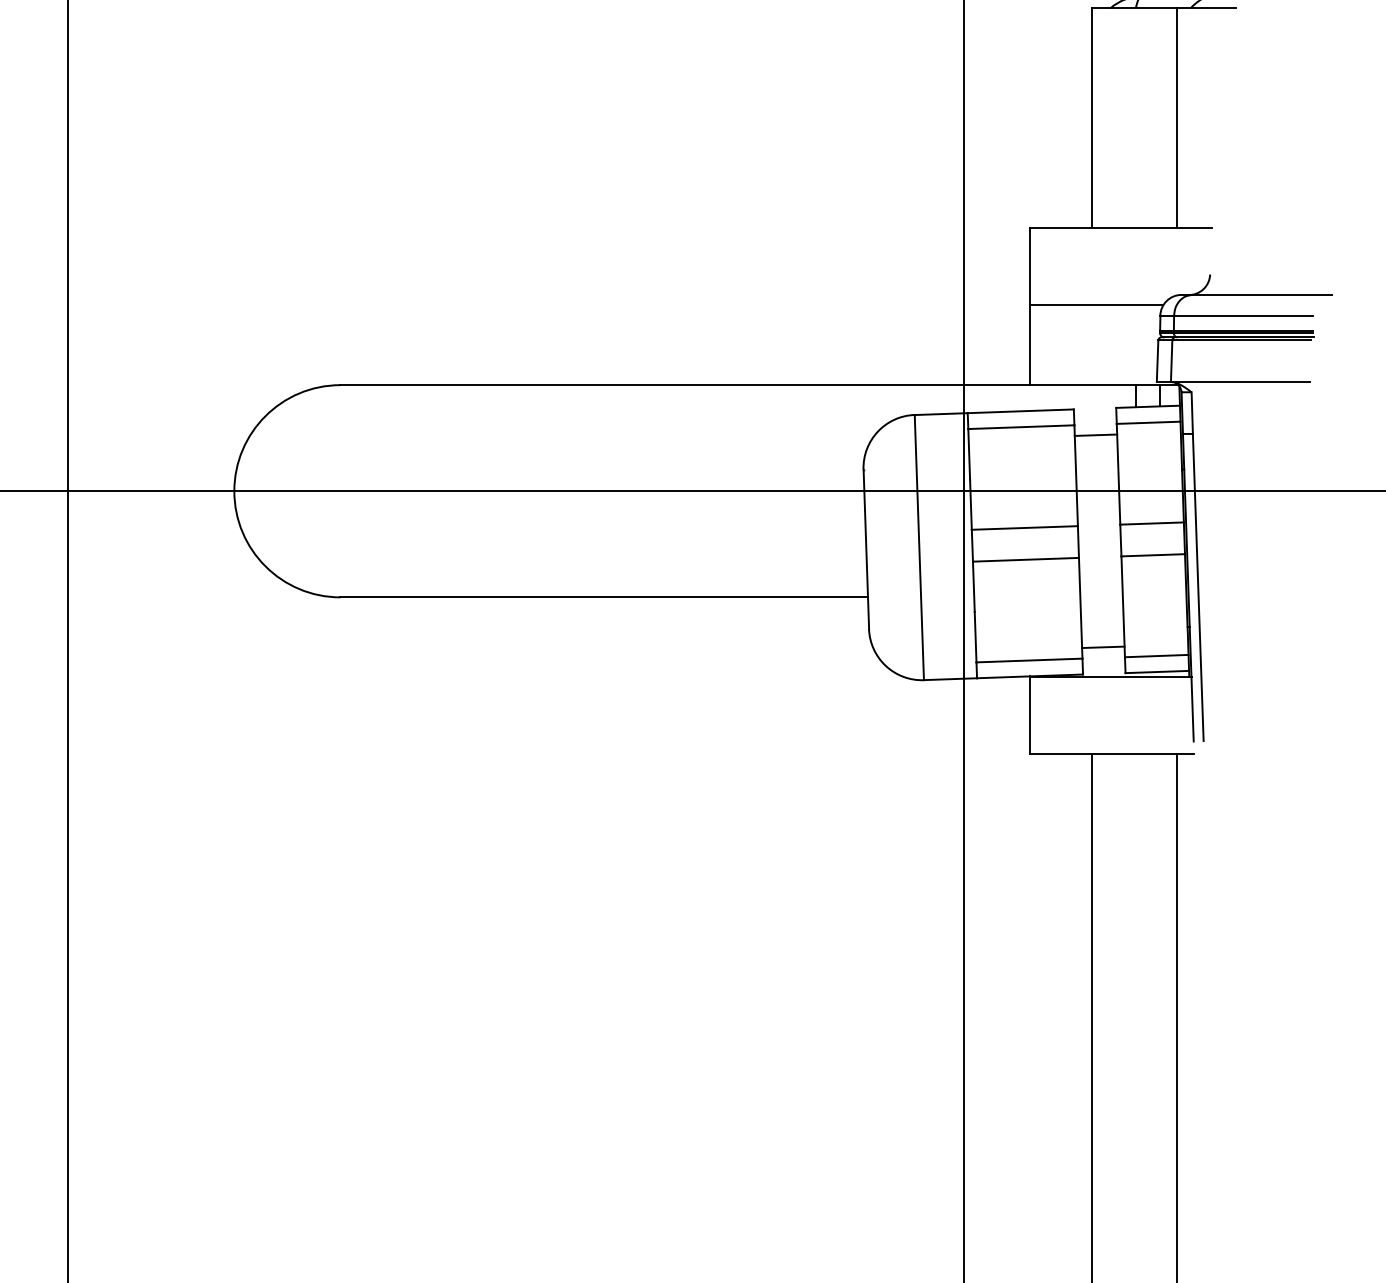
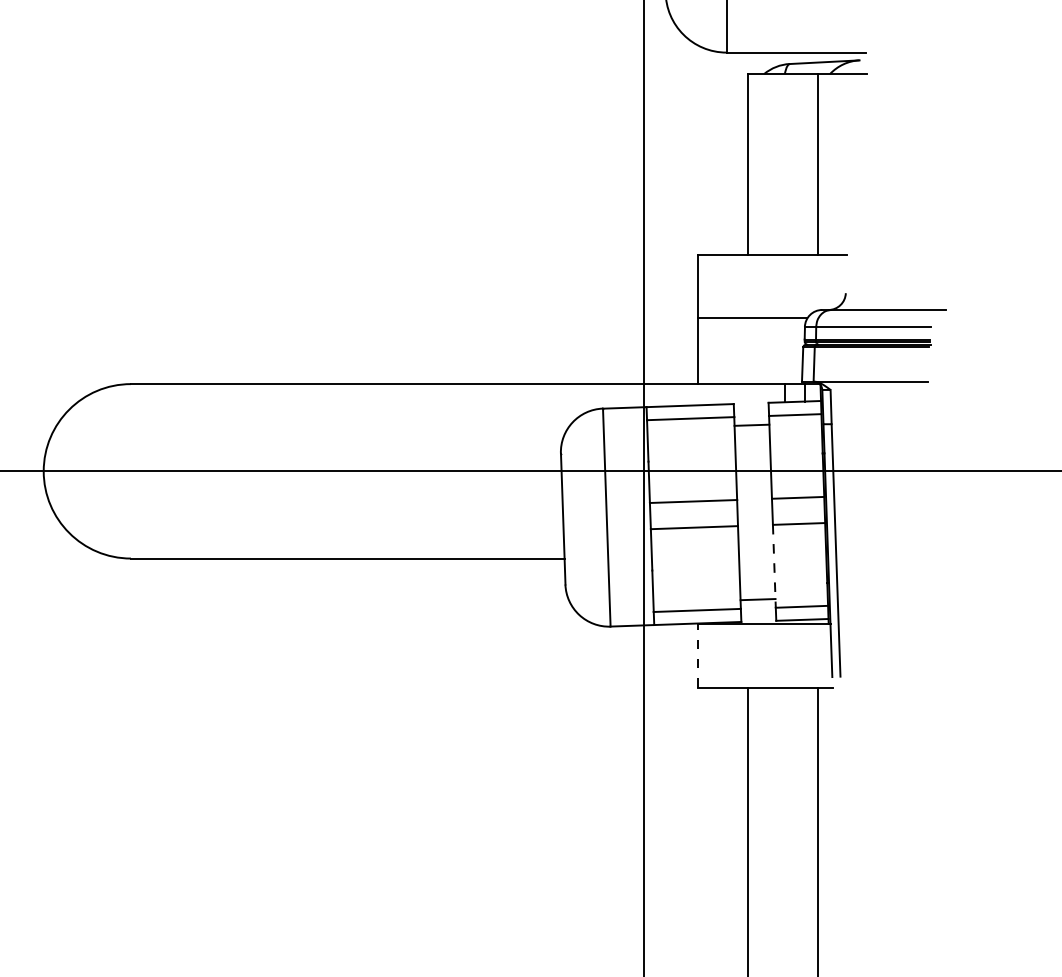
line: (1123, 607) -> (774, 566), solid -> dashed
line: (1030, 715) -> (698, 655), solid -> dashed

